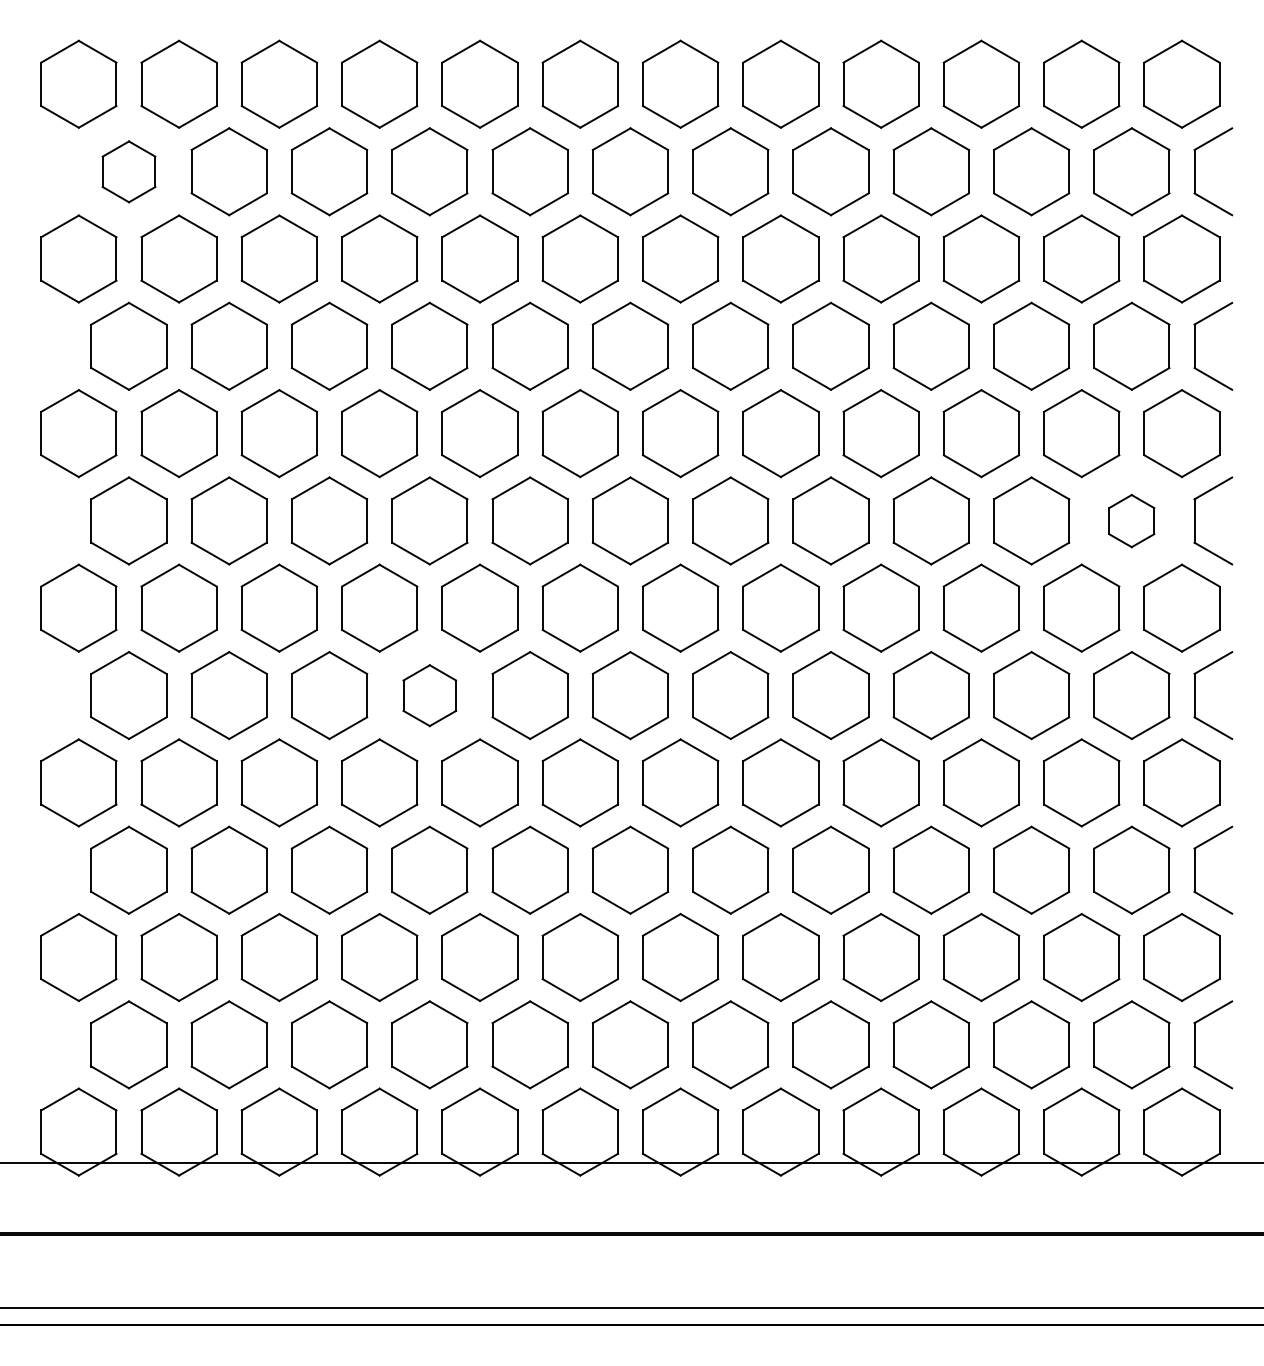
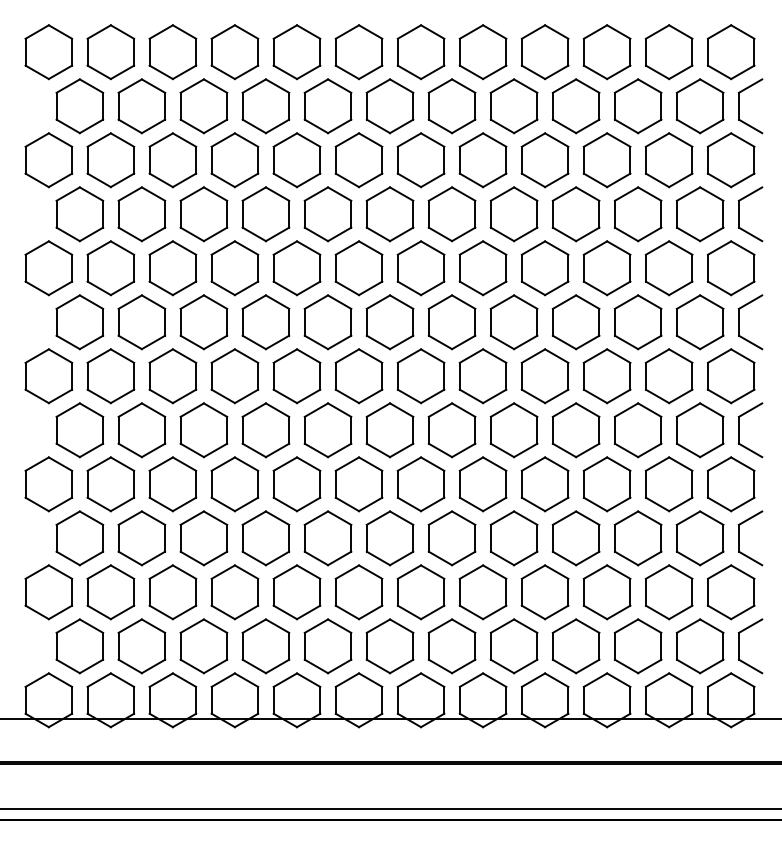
part: (128, 172) -> (79, 106), size x1.43
part: (1130, 521) -> (699, 322), size x1.67
part: (429, 695) -> (265, 430), size x1.43

